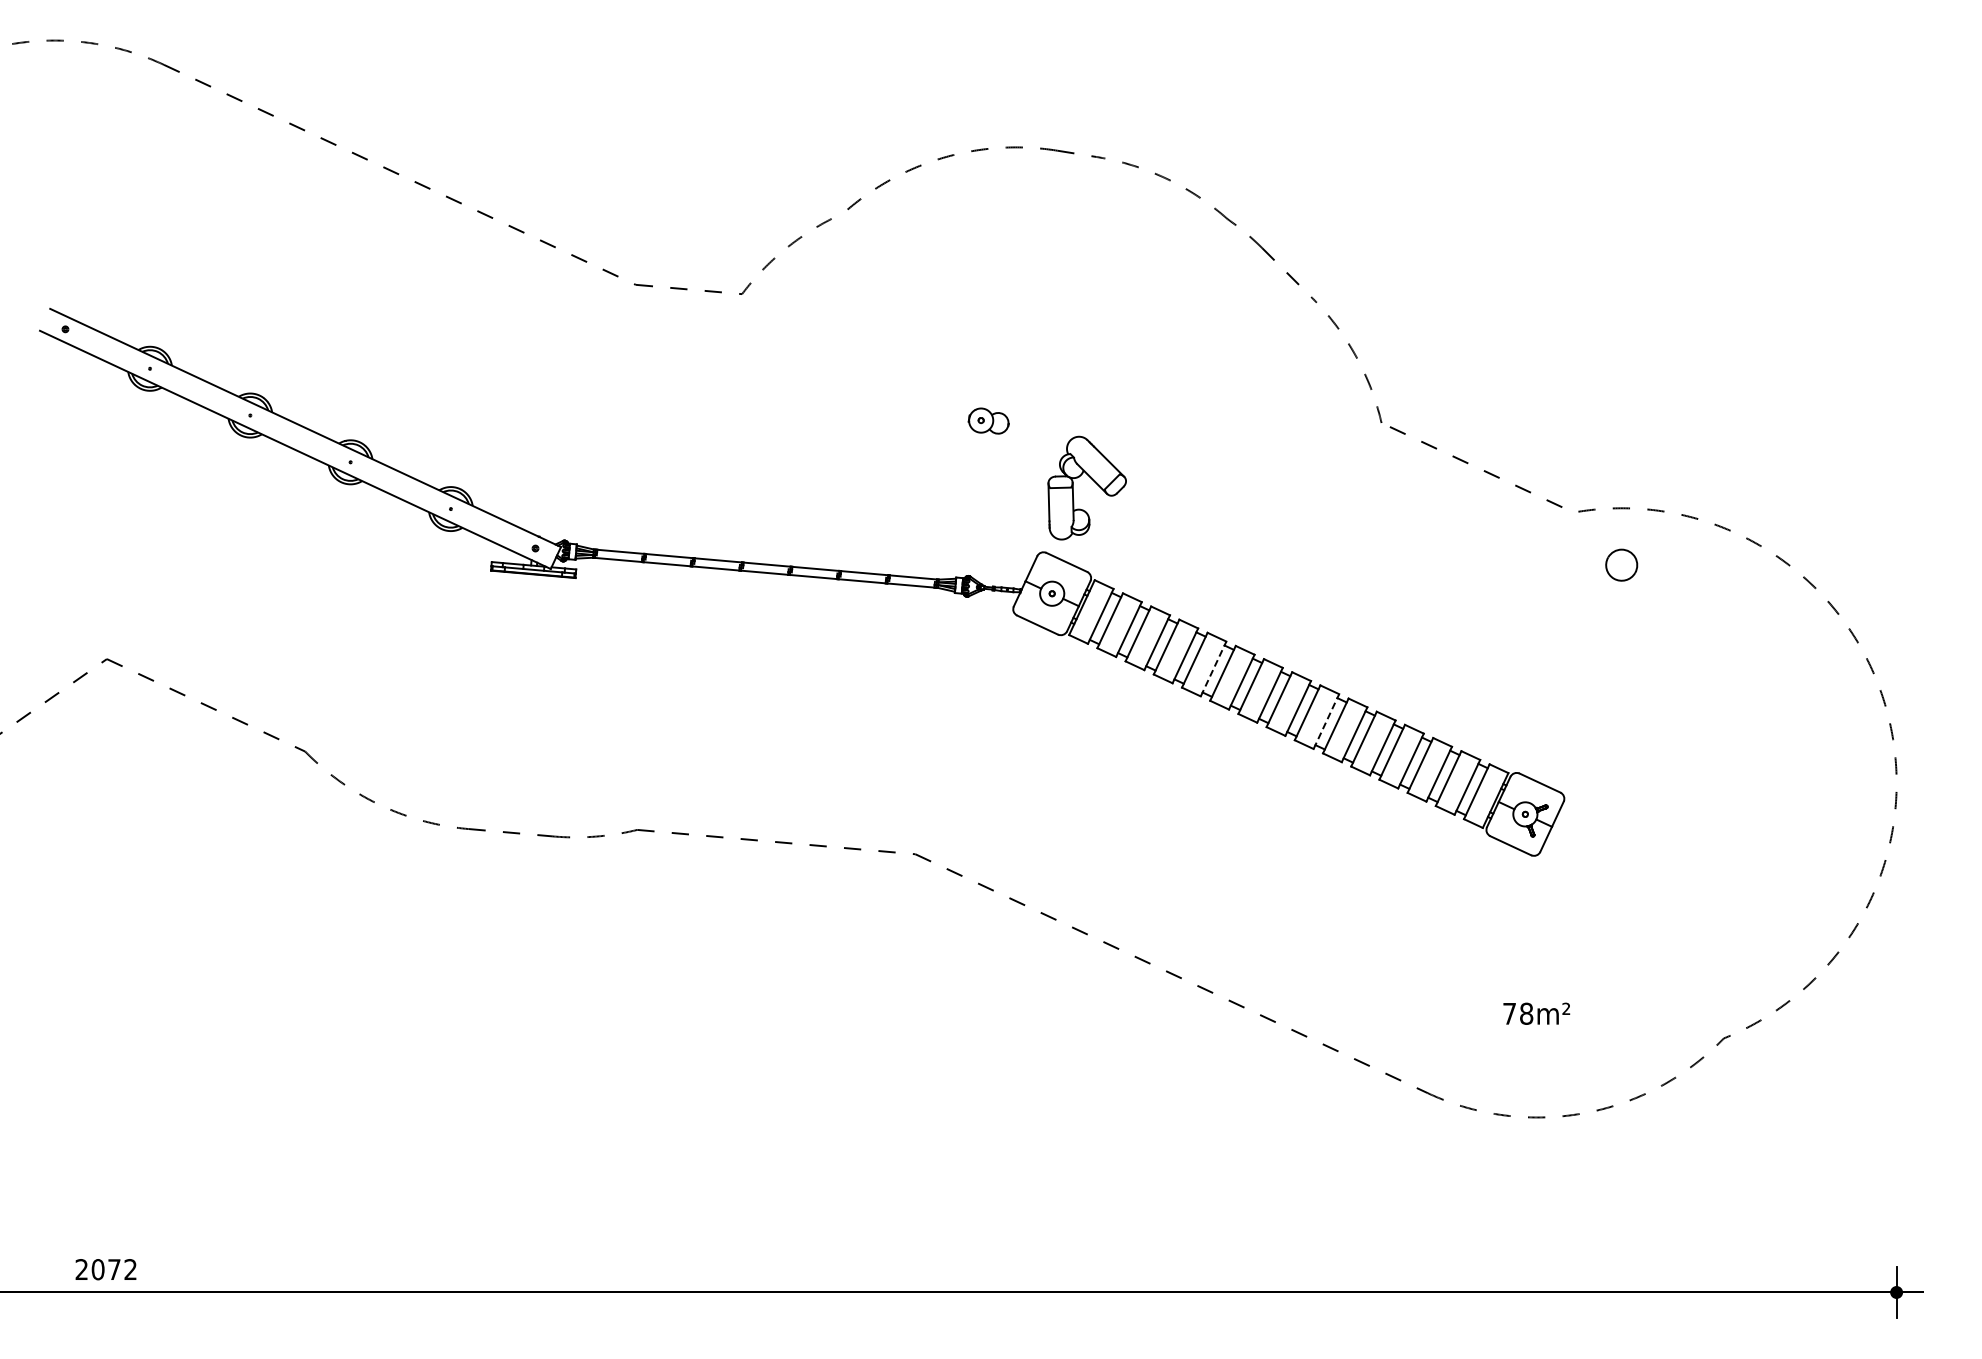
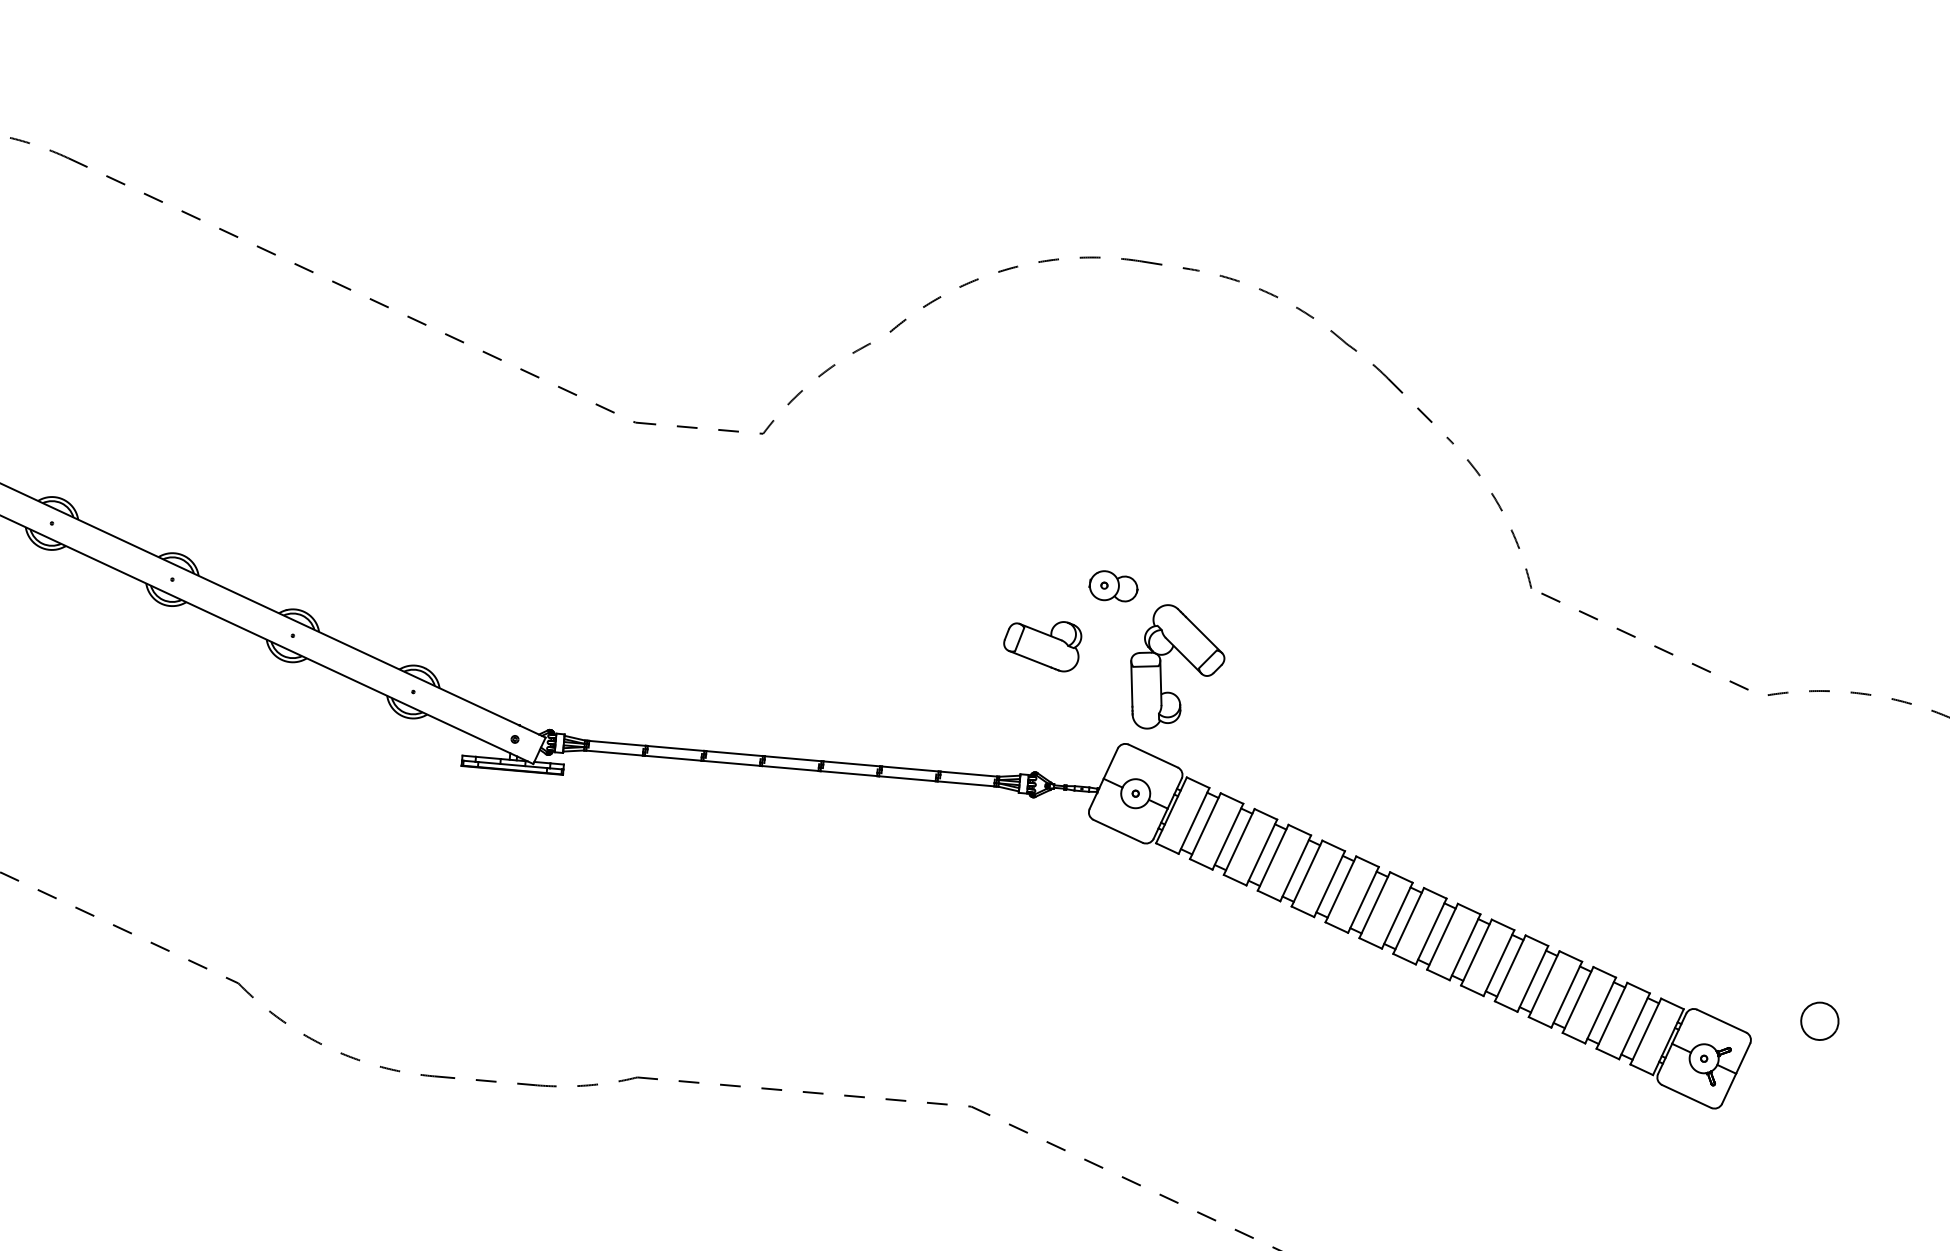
part: (988, 420) -> (1113, 585), moved
part: (974, 470) -> (1042, 645), added
part: (1621, 564) -> (1819, 1020), moved
line: (1213, 668) -> (1329, 883), dashed -> solid
line: (1326, 721) -> (1465, 947), dashed -> solid

